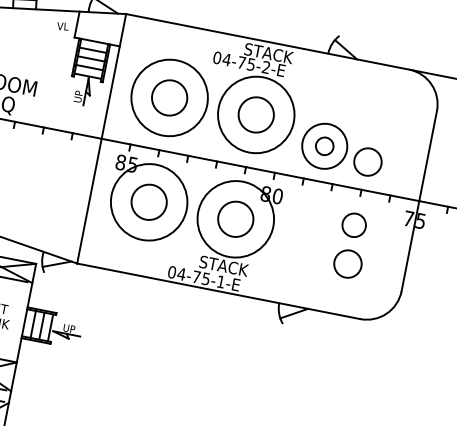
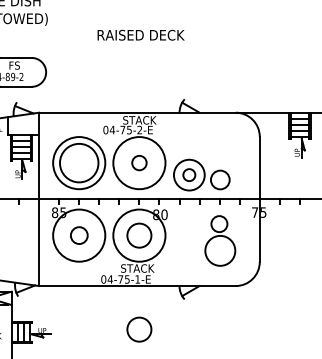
circle: (169, 98) -> (79, 163), size x1.6
circle: (256, 114) -> (139, 162), size x0.6
circle: (149, 202) -> (79, 235), size x0.7
circle: (346, 263) -> (219, 250), size x1.6
circle: (209, 354) -> (139, 329), added

